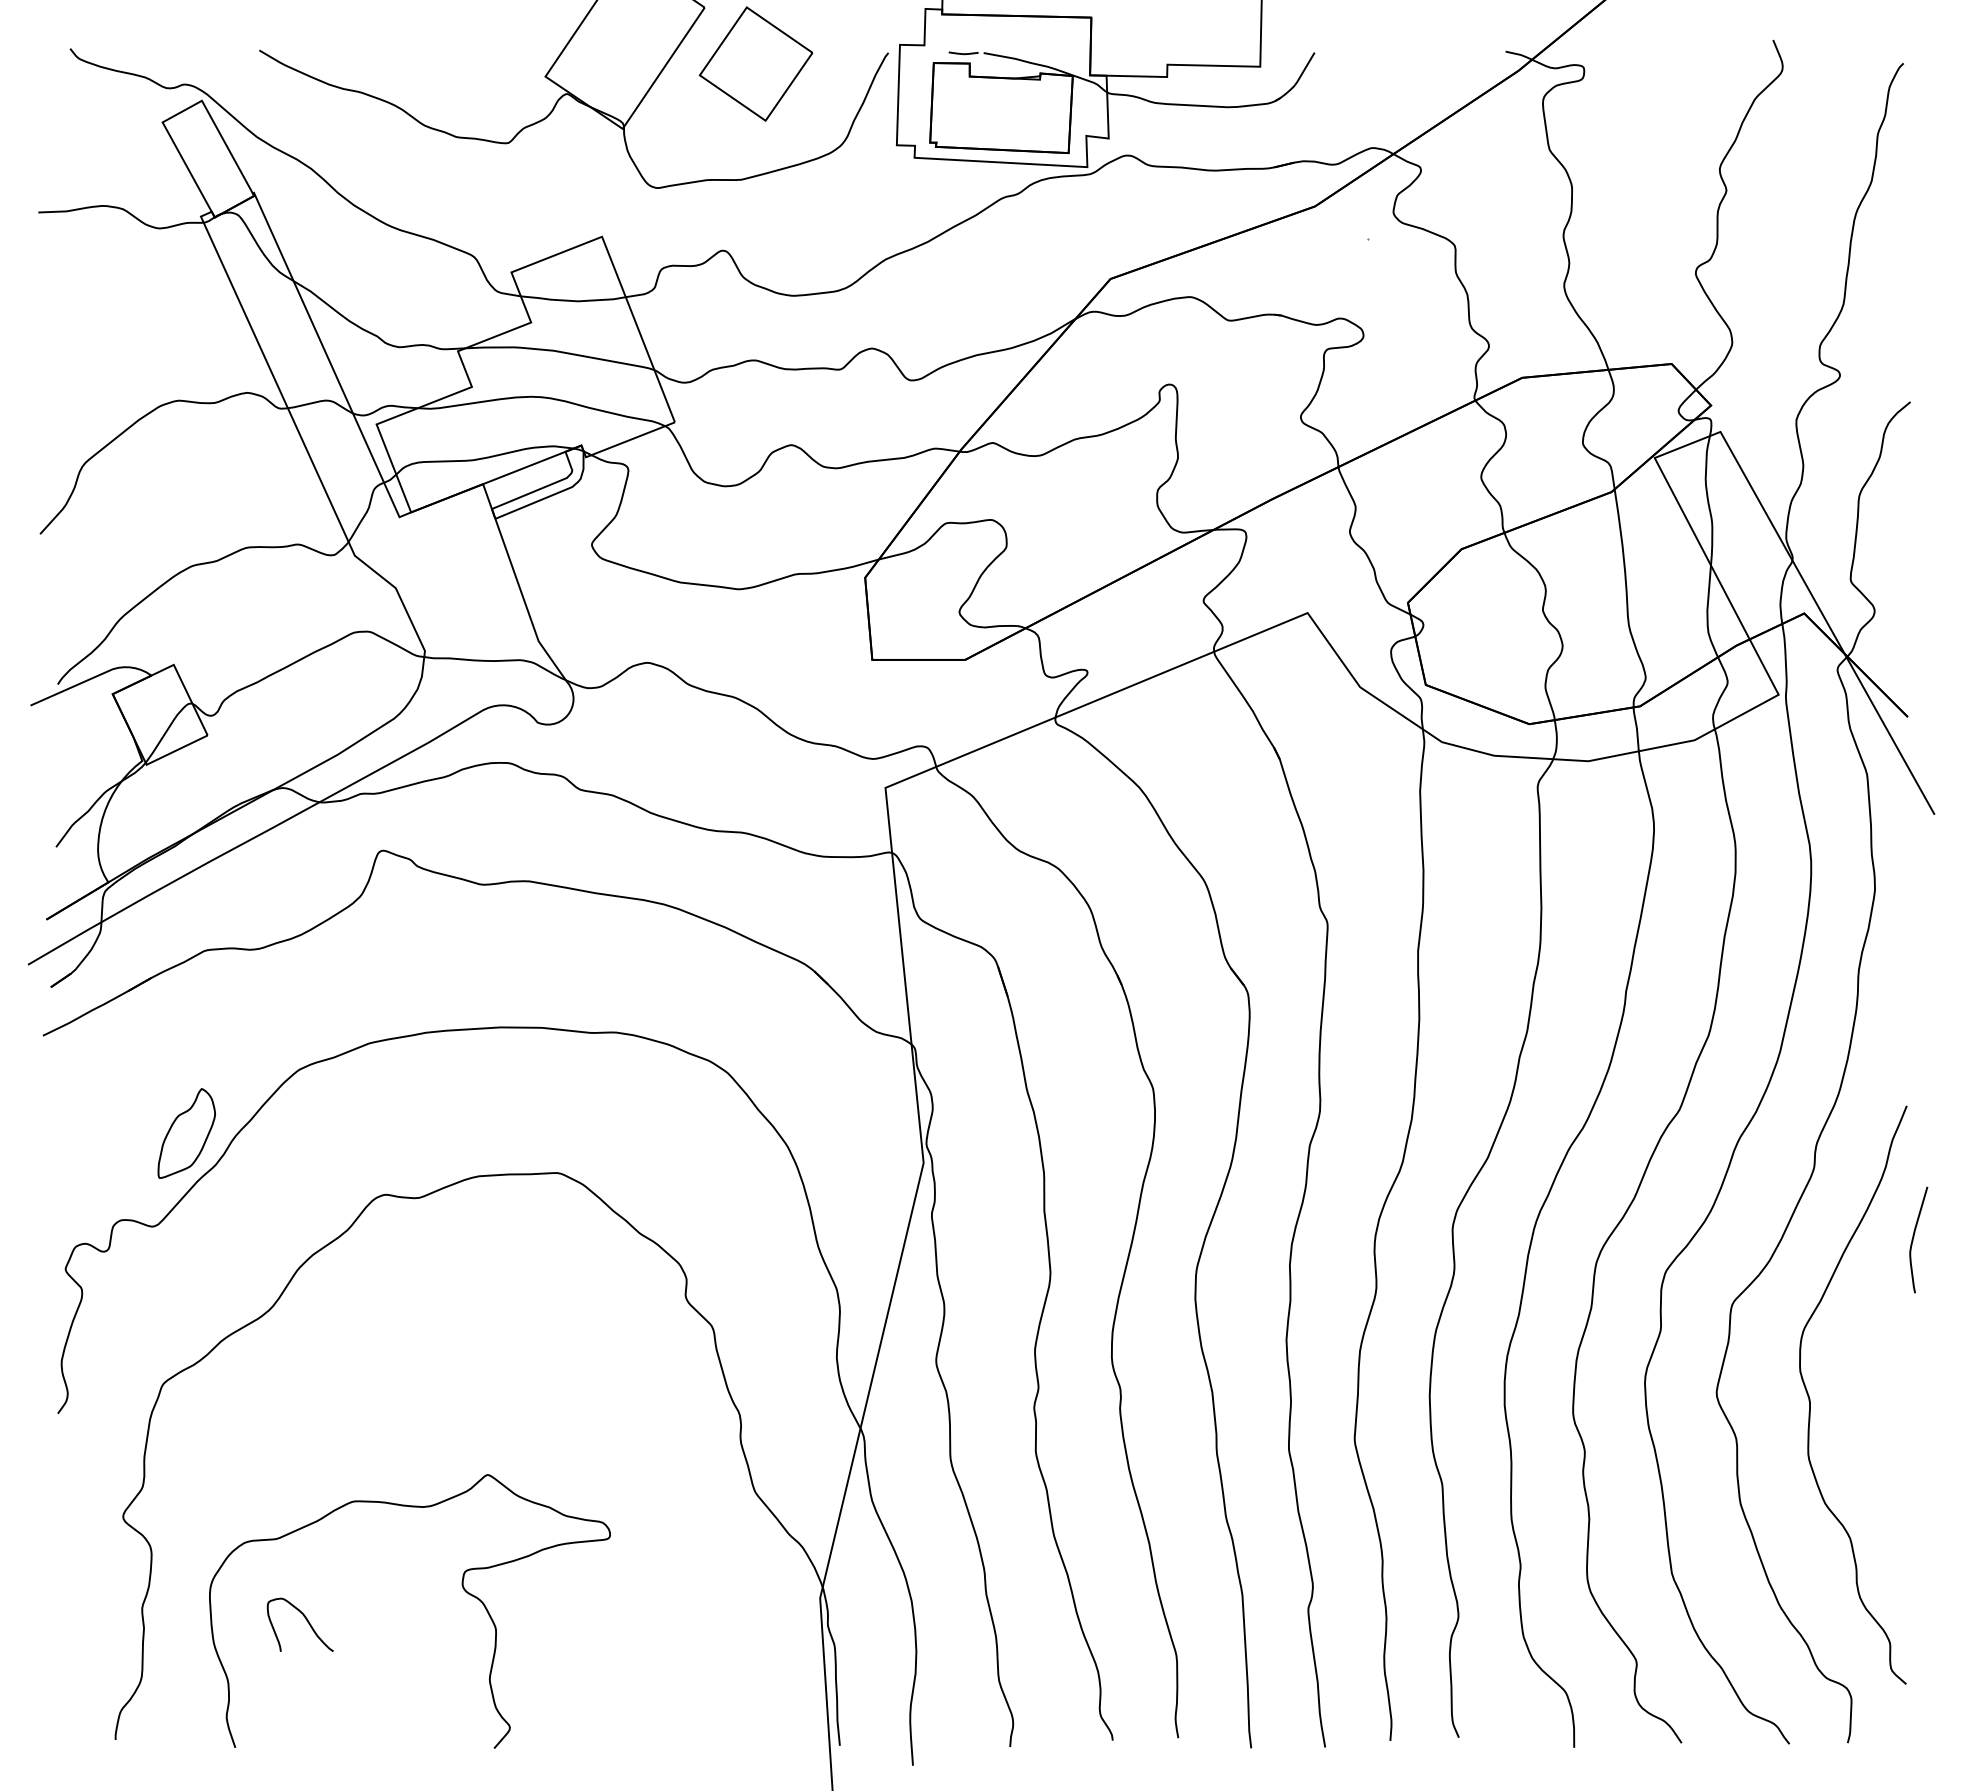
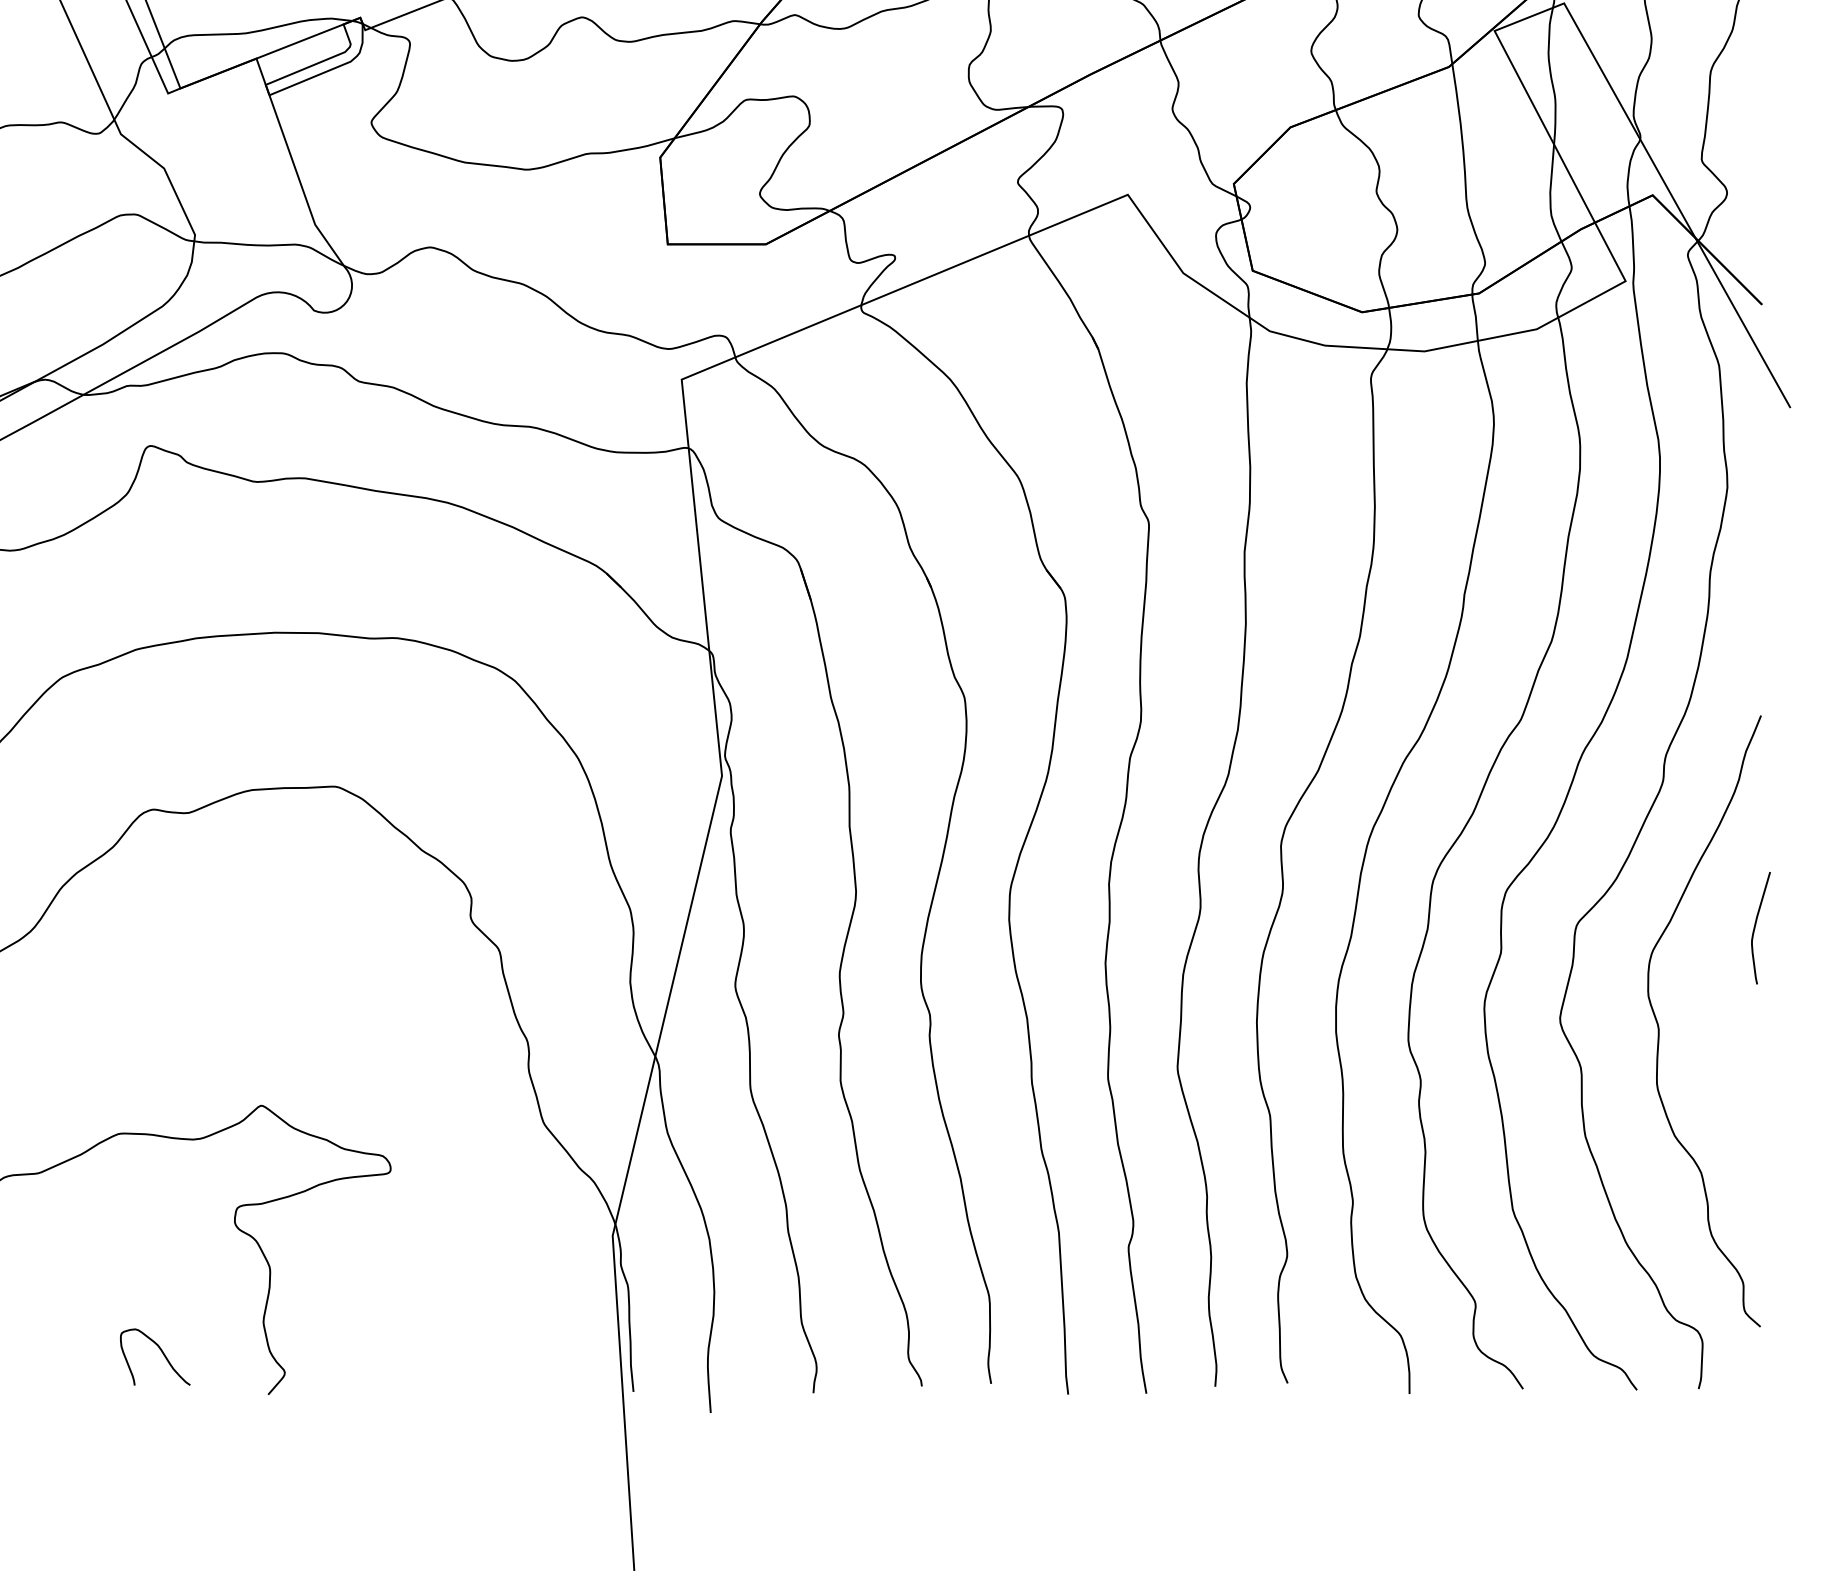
curve: (1914, 1237) -> (1756, 925), moved
curve: (305, 1619) -> (160, 1351), moved

